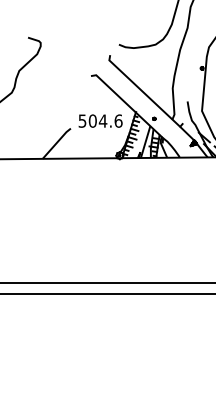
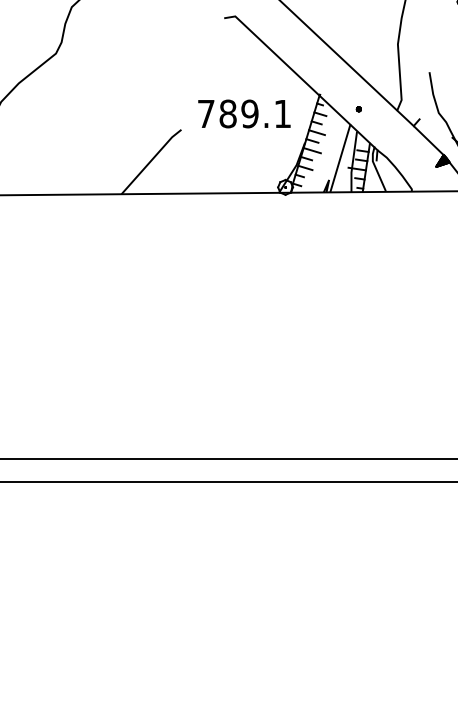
text: (100, 120) -> (244, 112), 504.6 -> 789.1

